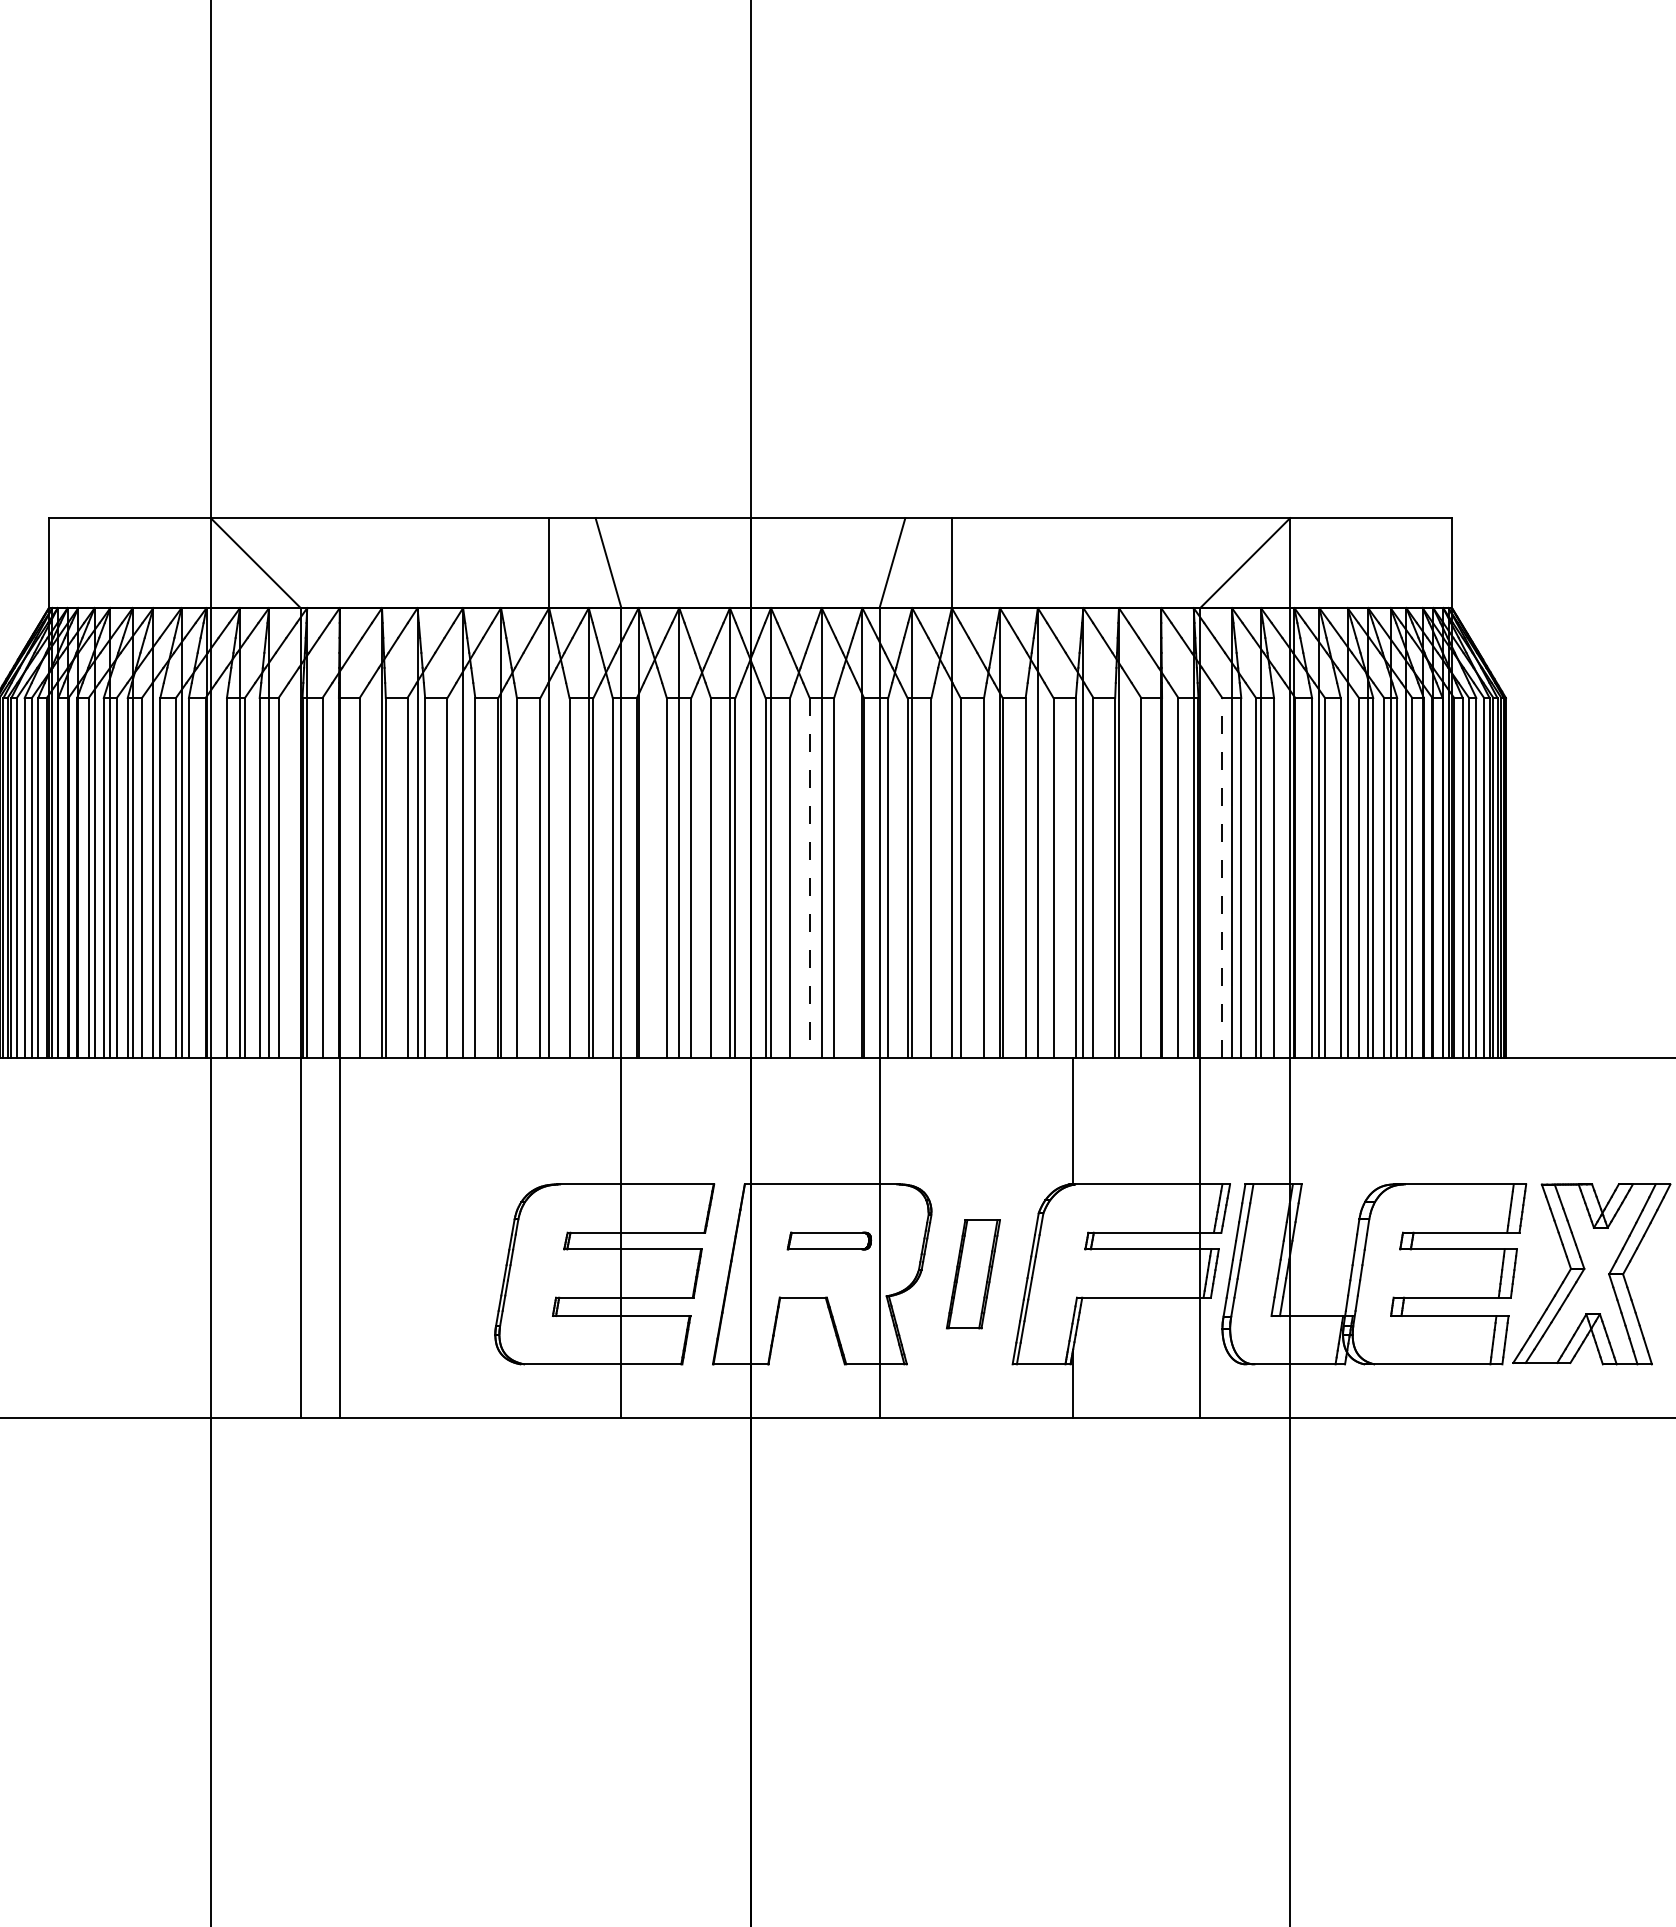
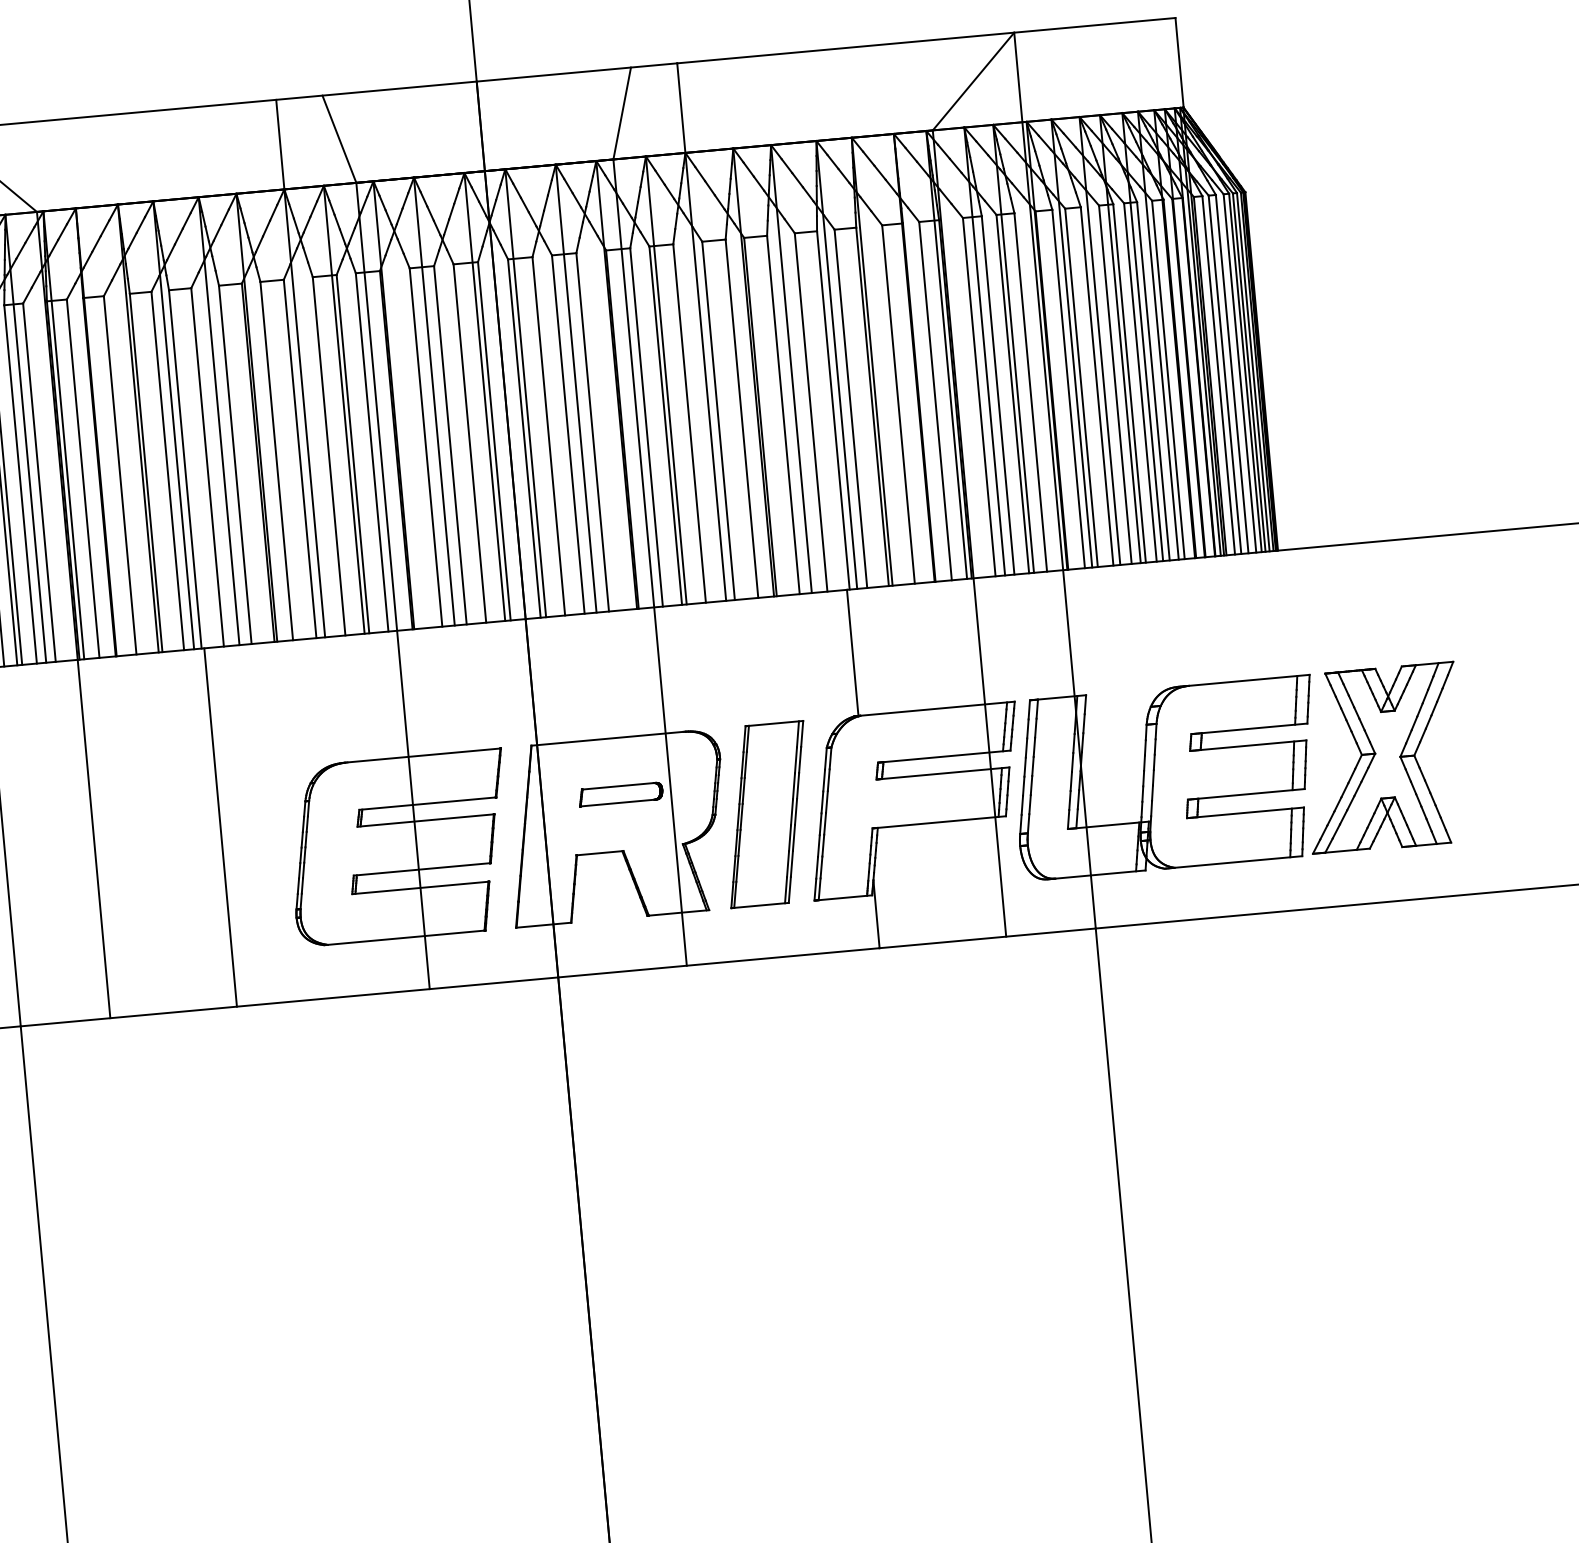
line: (809, 877) -> (568, 434), dashed -> solid
line: (1222, 877) -> (979, 396), dashed -> solid
line: (339, 1237) -> (220, 827), moved
part: (973, 1274) -> (767, 814), size x1.67

